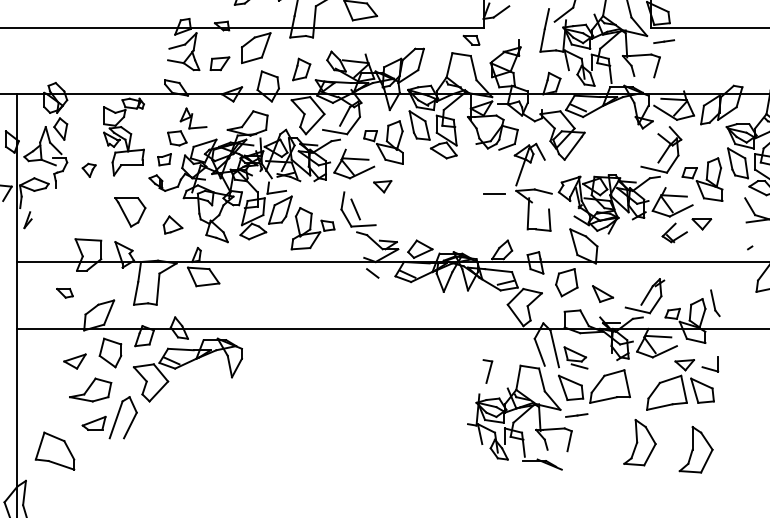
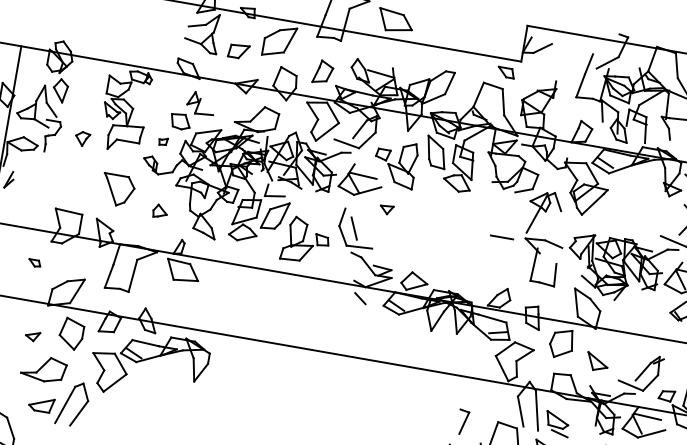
part: (164, 159) -> (163, 141), size x0.6
part: (382, 186) -> (386, 209), size x0.7
part: (172, 224) -> (159, 210), size x0.7
part: (64, 293) -> (34, 263), size x0.7
part: (74, 361) -> (32, 336), size x0.6

